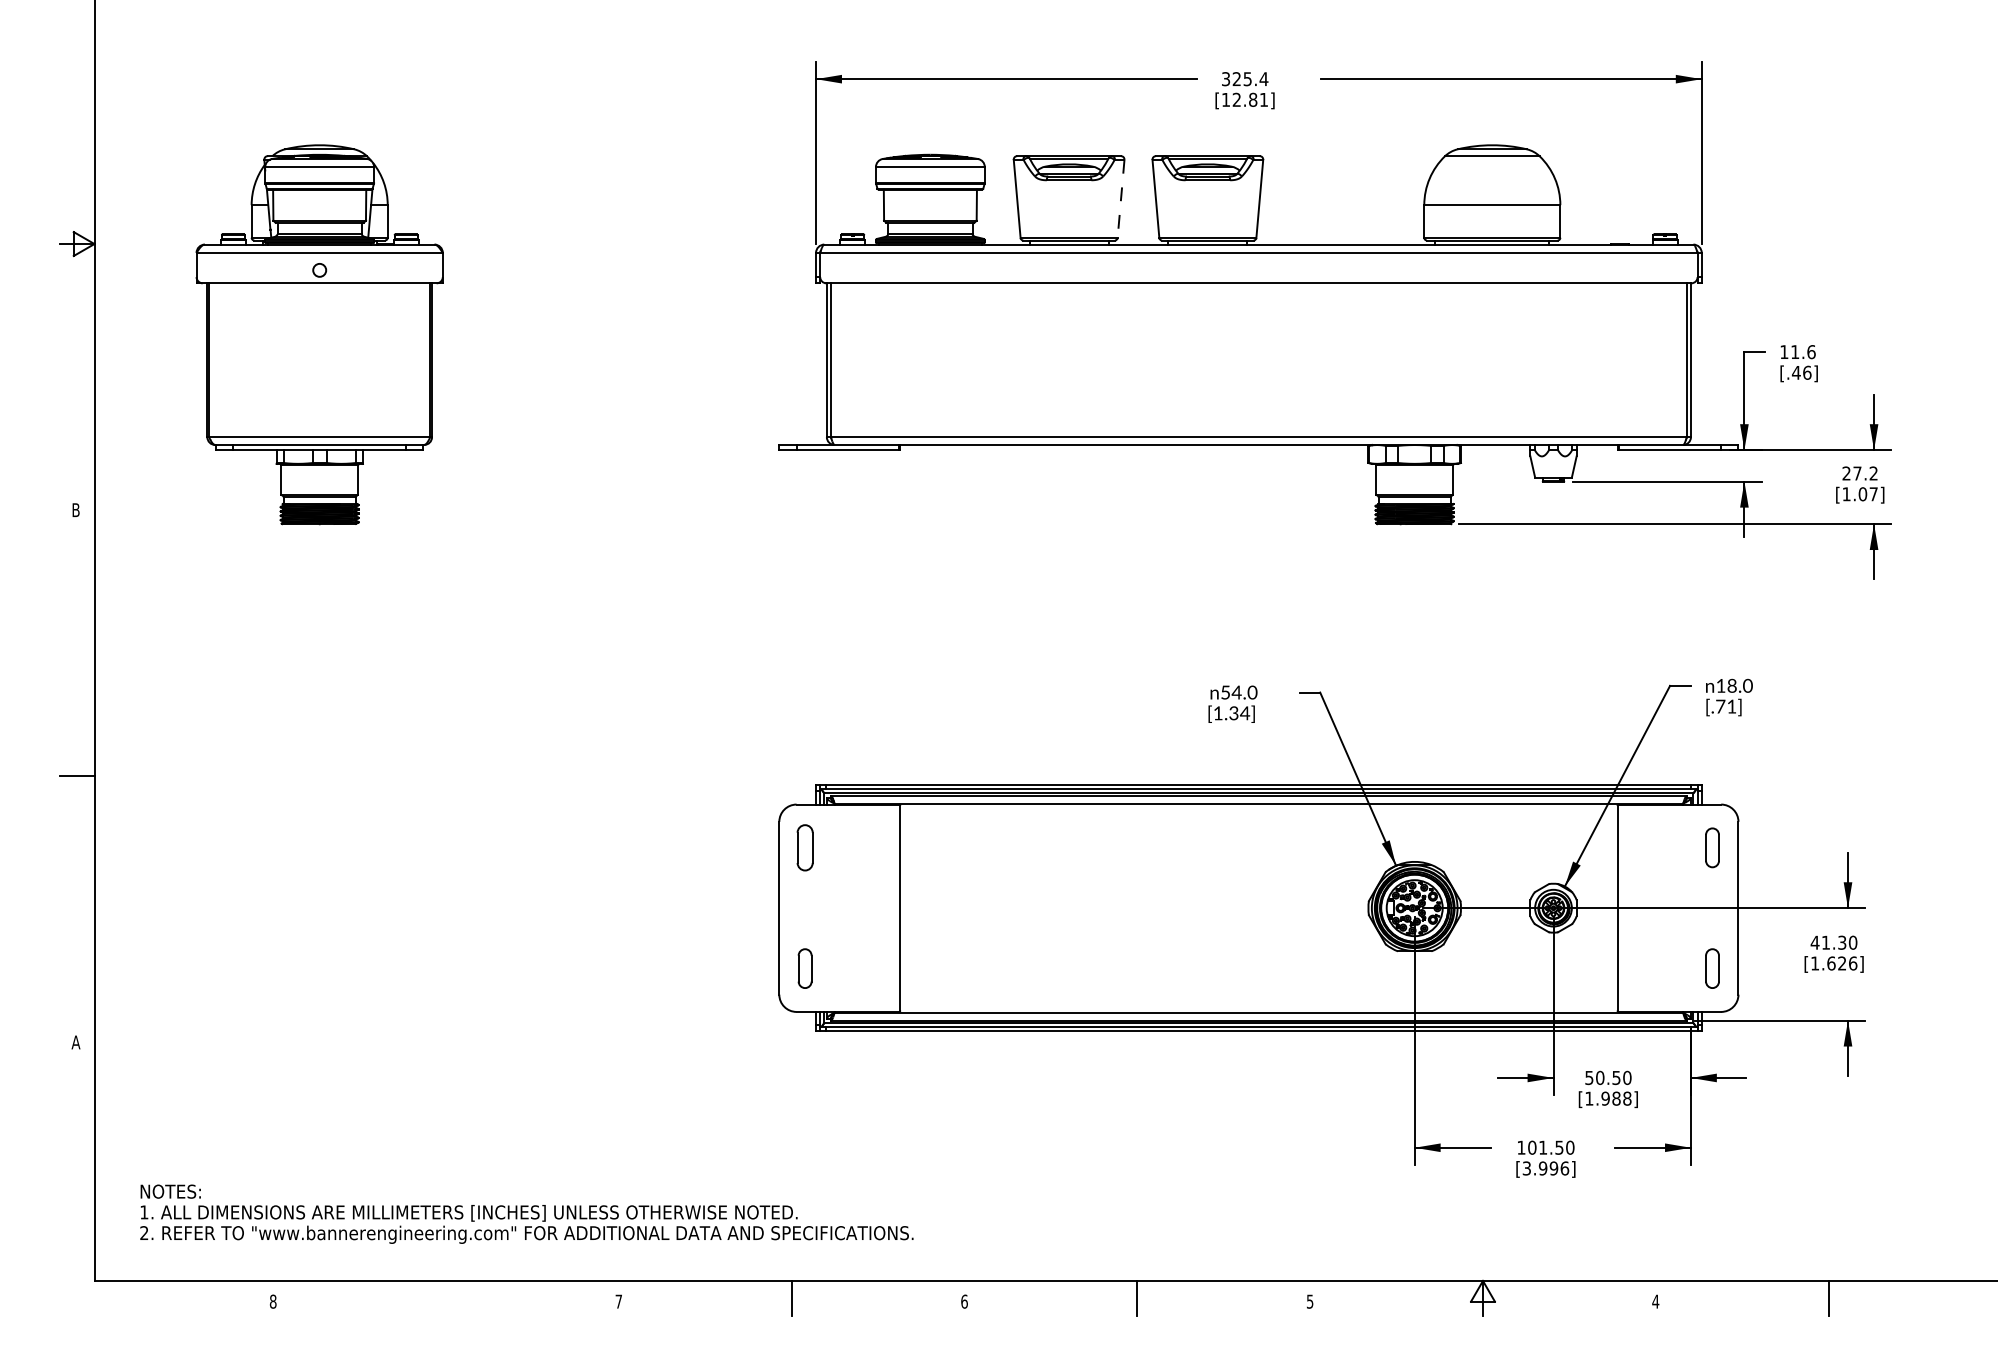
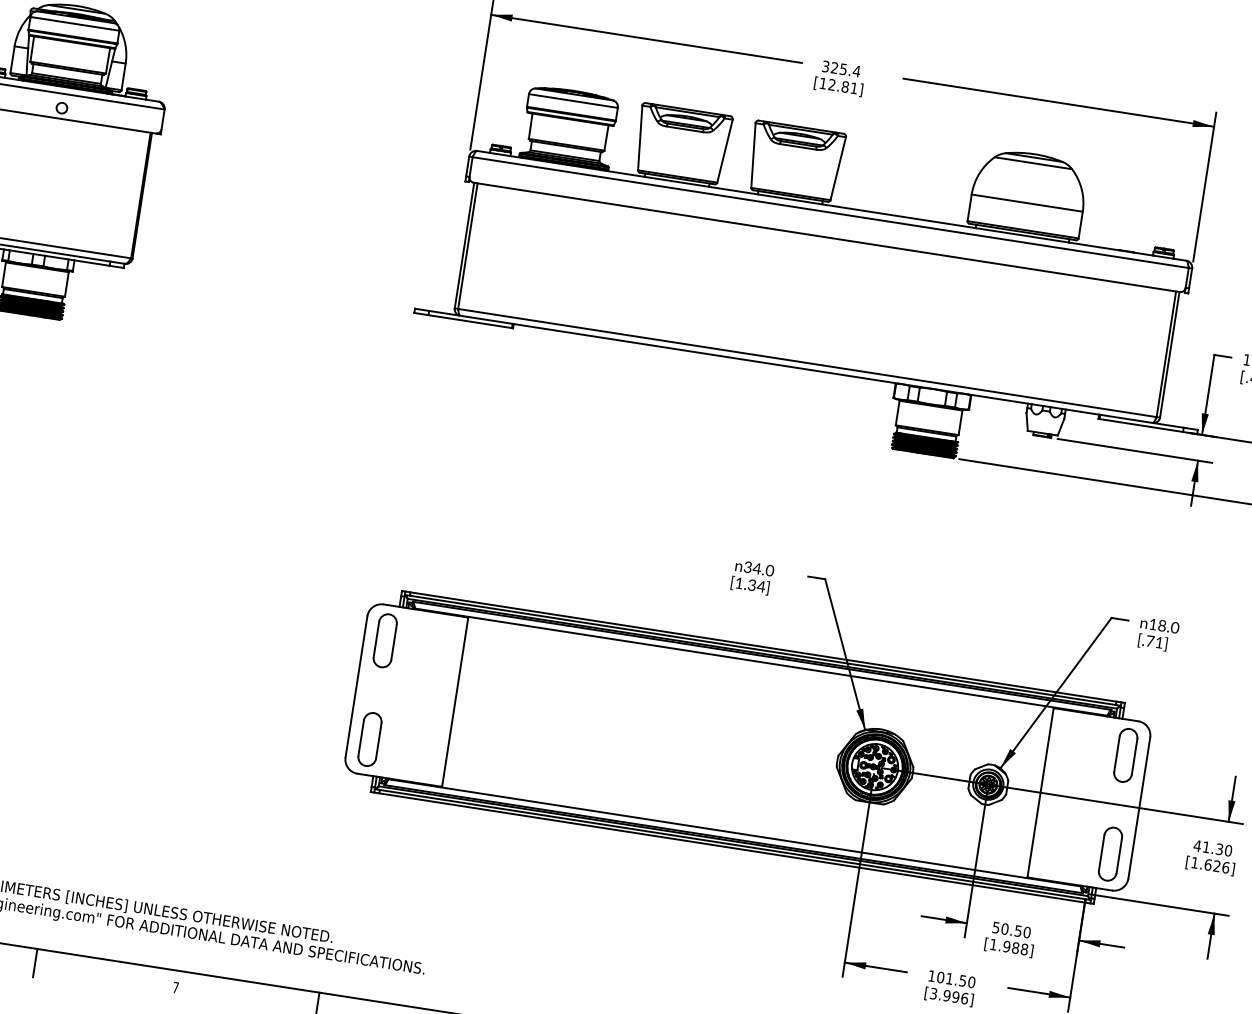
line: (1121, 199) -> (725, 151), dashed -> solid
text: (1225, 692) -> (747, 567), 54.0 -> 34.0
part: (804, 847) -> (384, 640), size x1.43
part: (1712, 847) -> (1125, 755), size x1.67
part: (804, 968) -> (369, 739), size x1.67
part: (1712, 968) -> (1110, 853), size x1.67
line: (446, 1297) -> (35, 962), added

